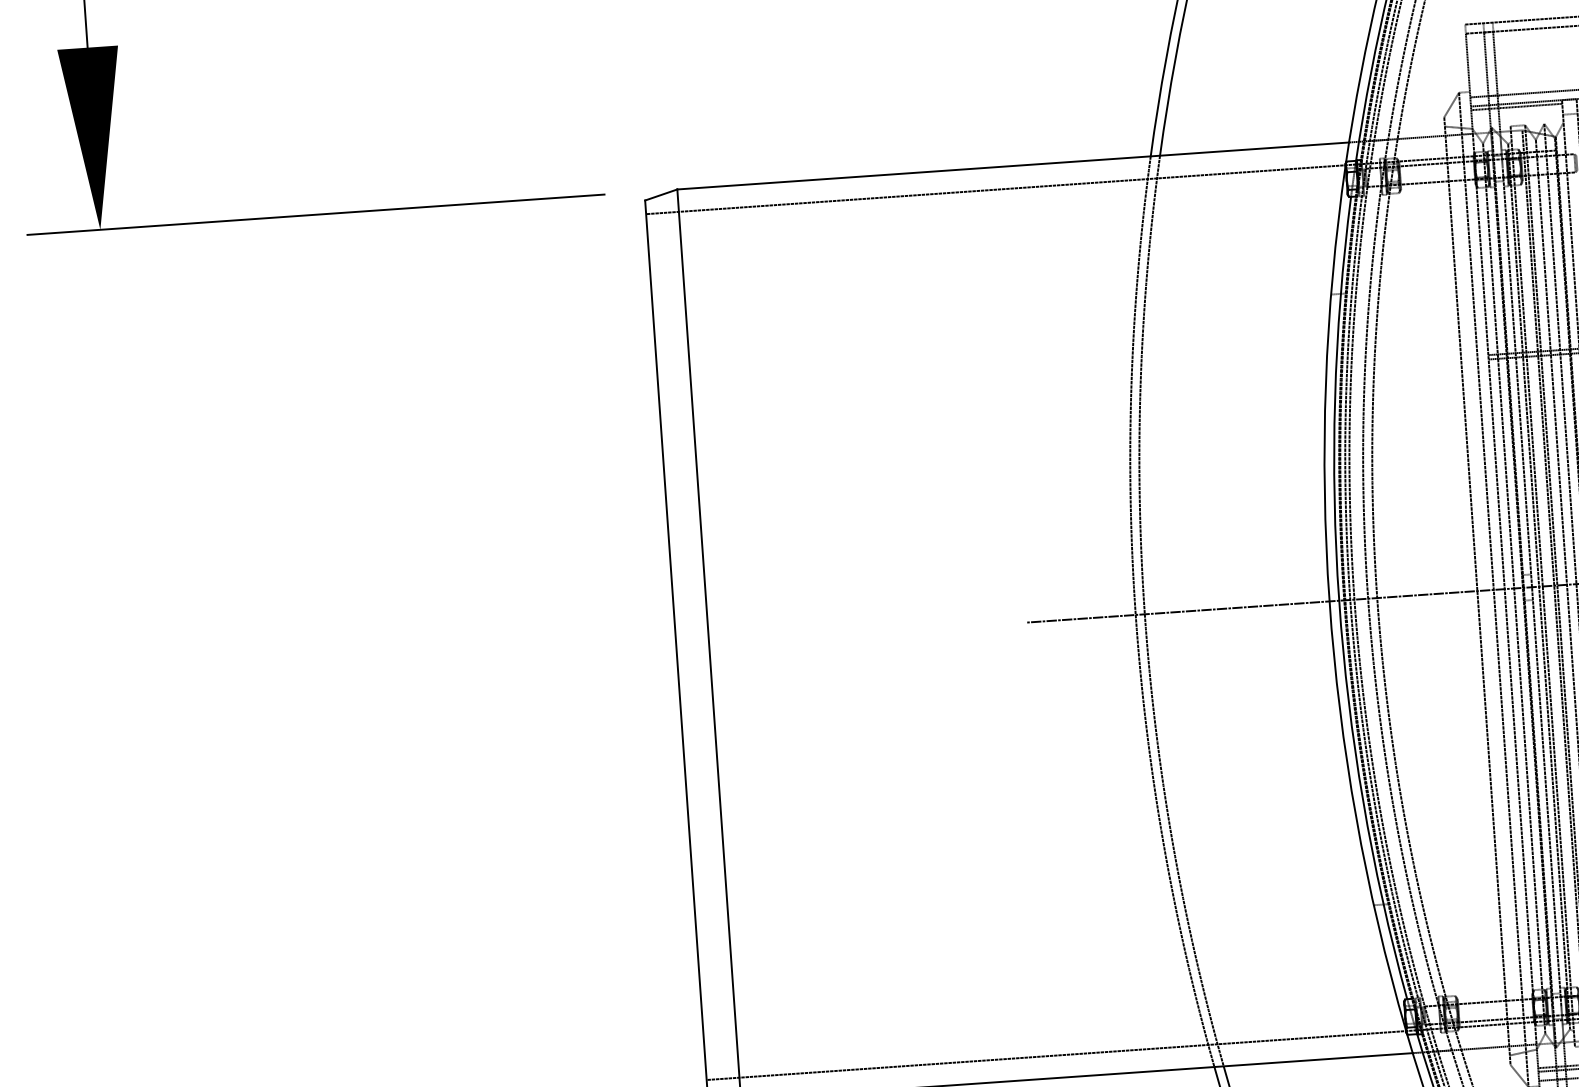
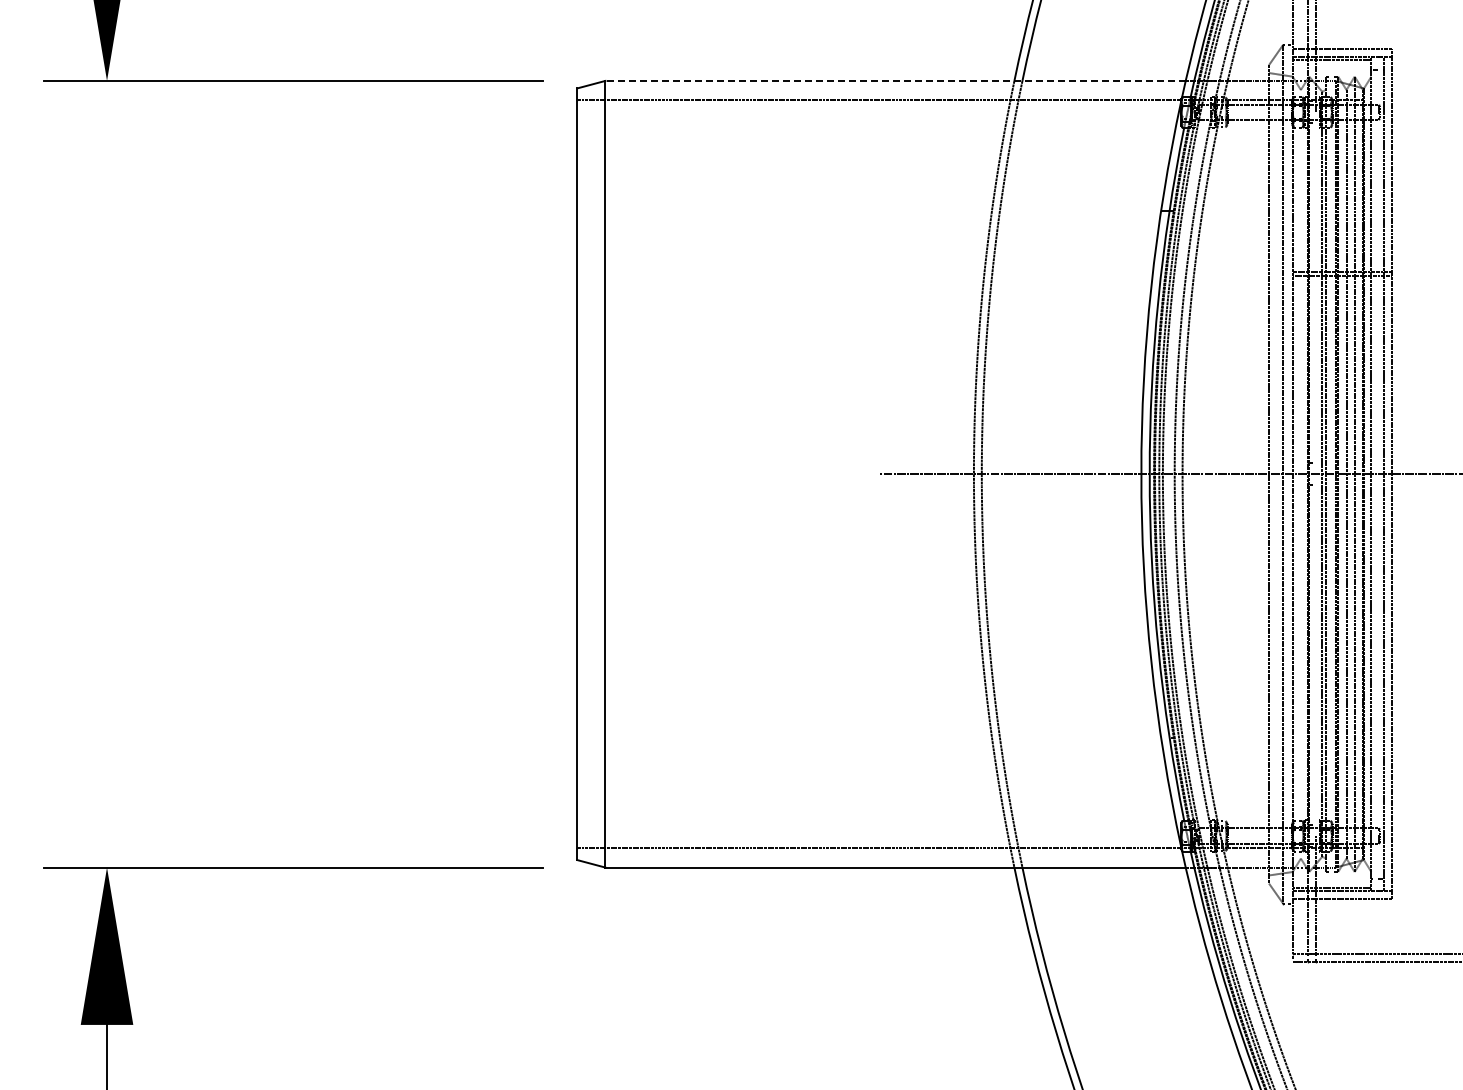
line: (1013, 165) -> (895, 80), solid -> dashed
line: (1532, 587) -> (1316, 474), removed
line: (1513, 588) -> (1300, 474), removed

